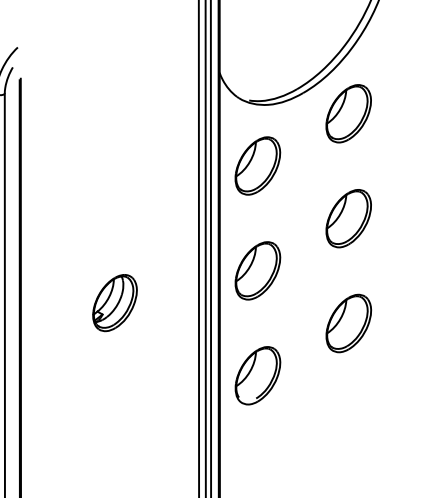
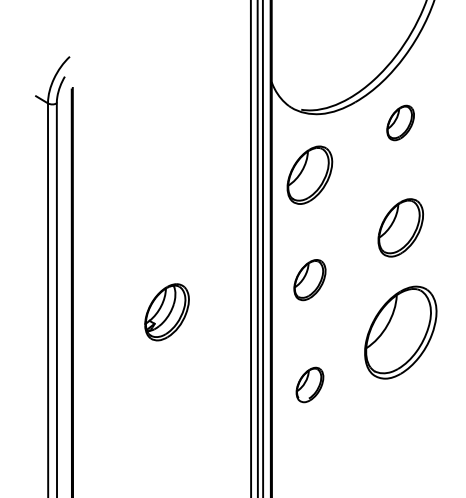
part: (348, 113) -> (400, 122), size x0.6
part: (257, 270) -> (309, 279), size x0.7
part: (348, 323) -> (400, 332), size x1.6
part: (257, 375) -> (309, 384), size x0.6

